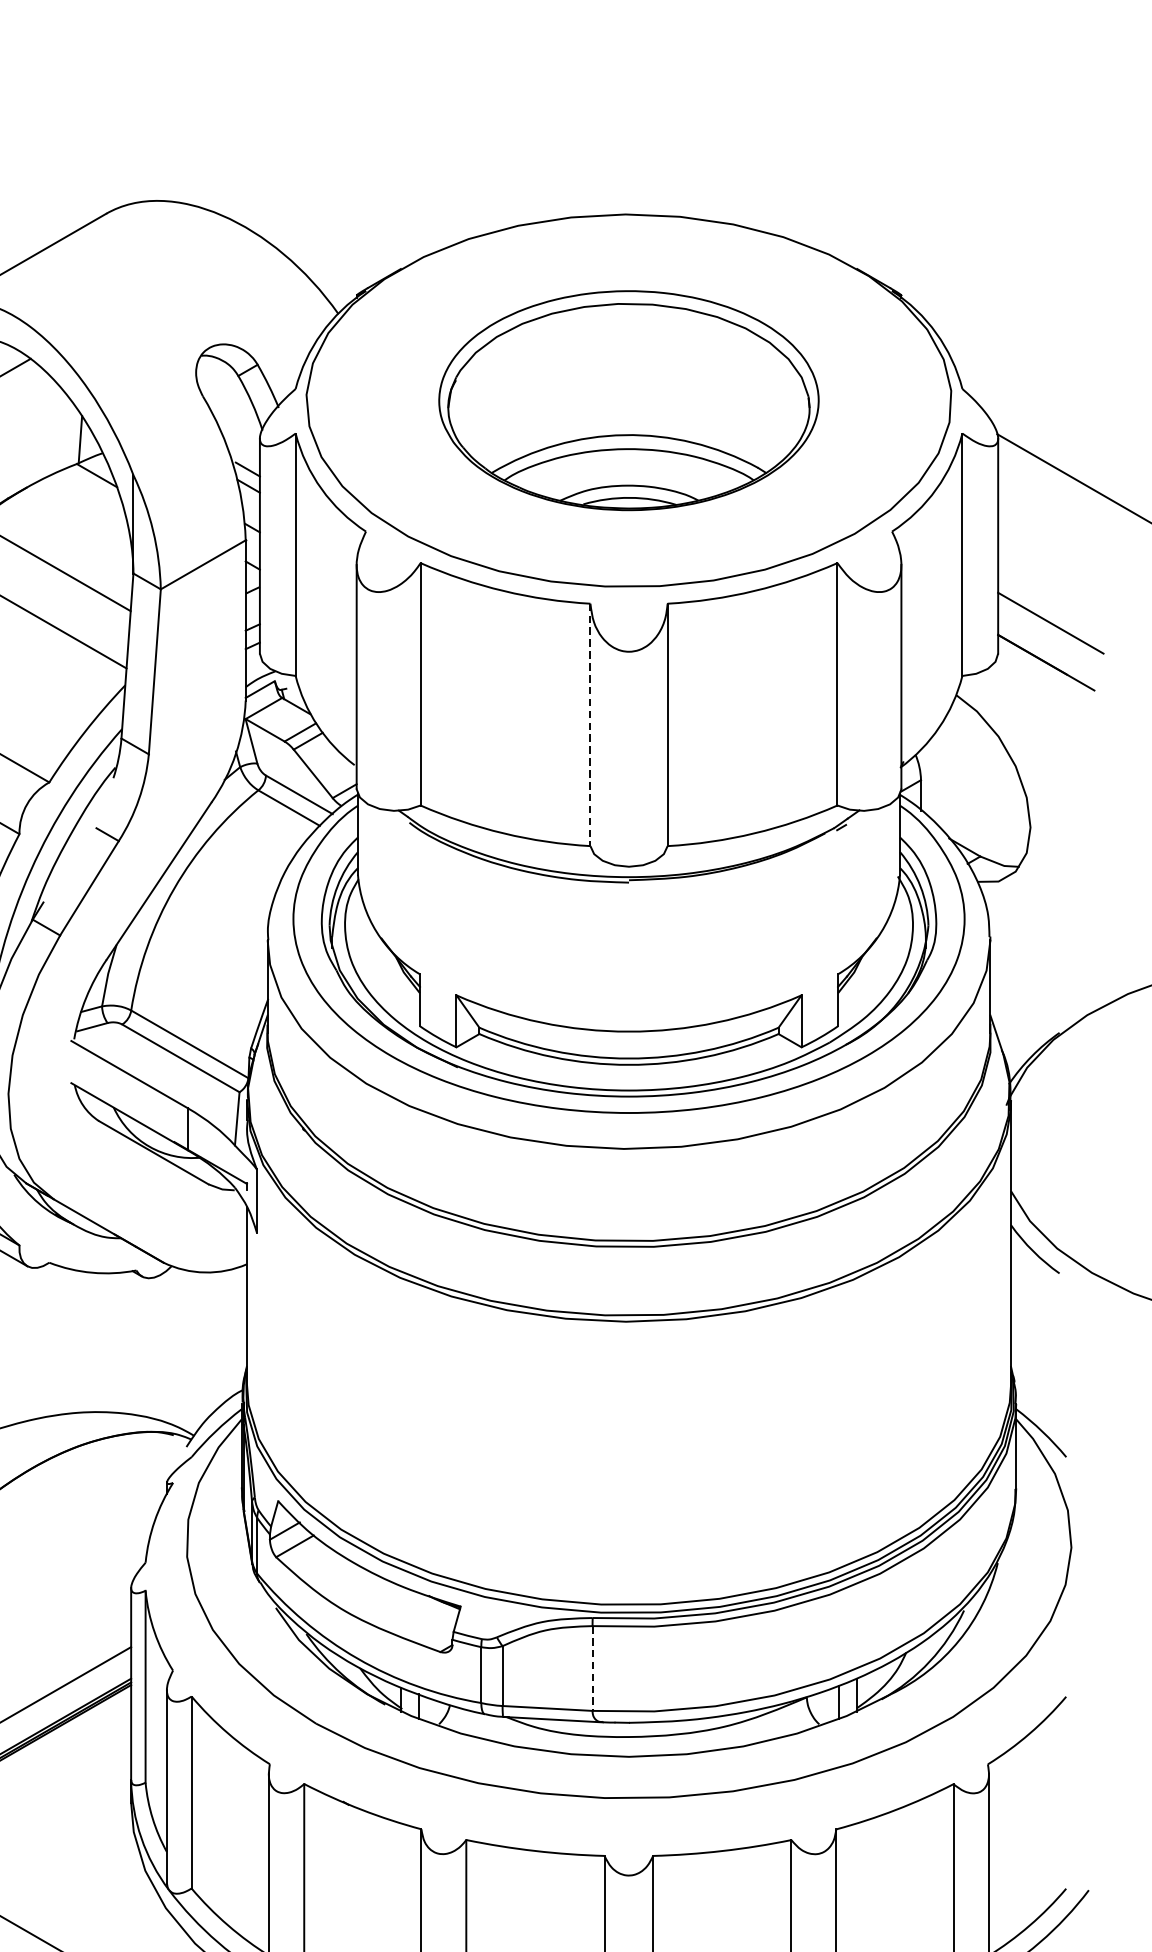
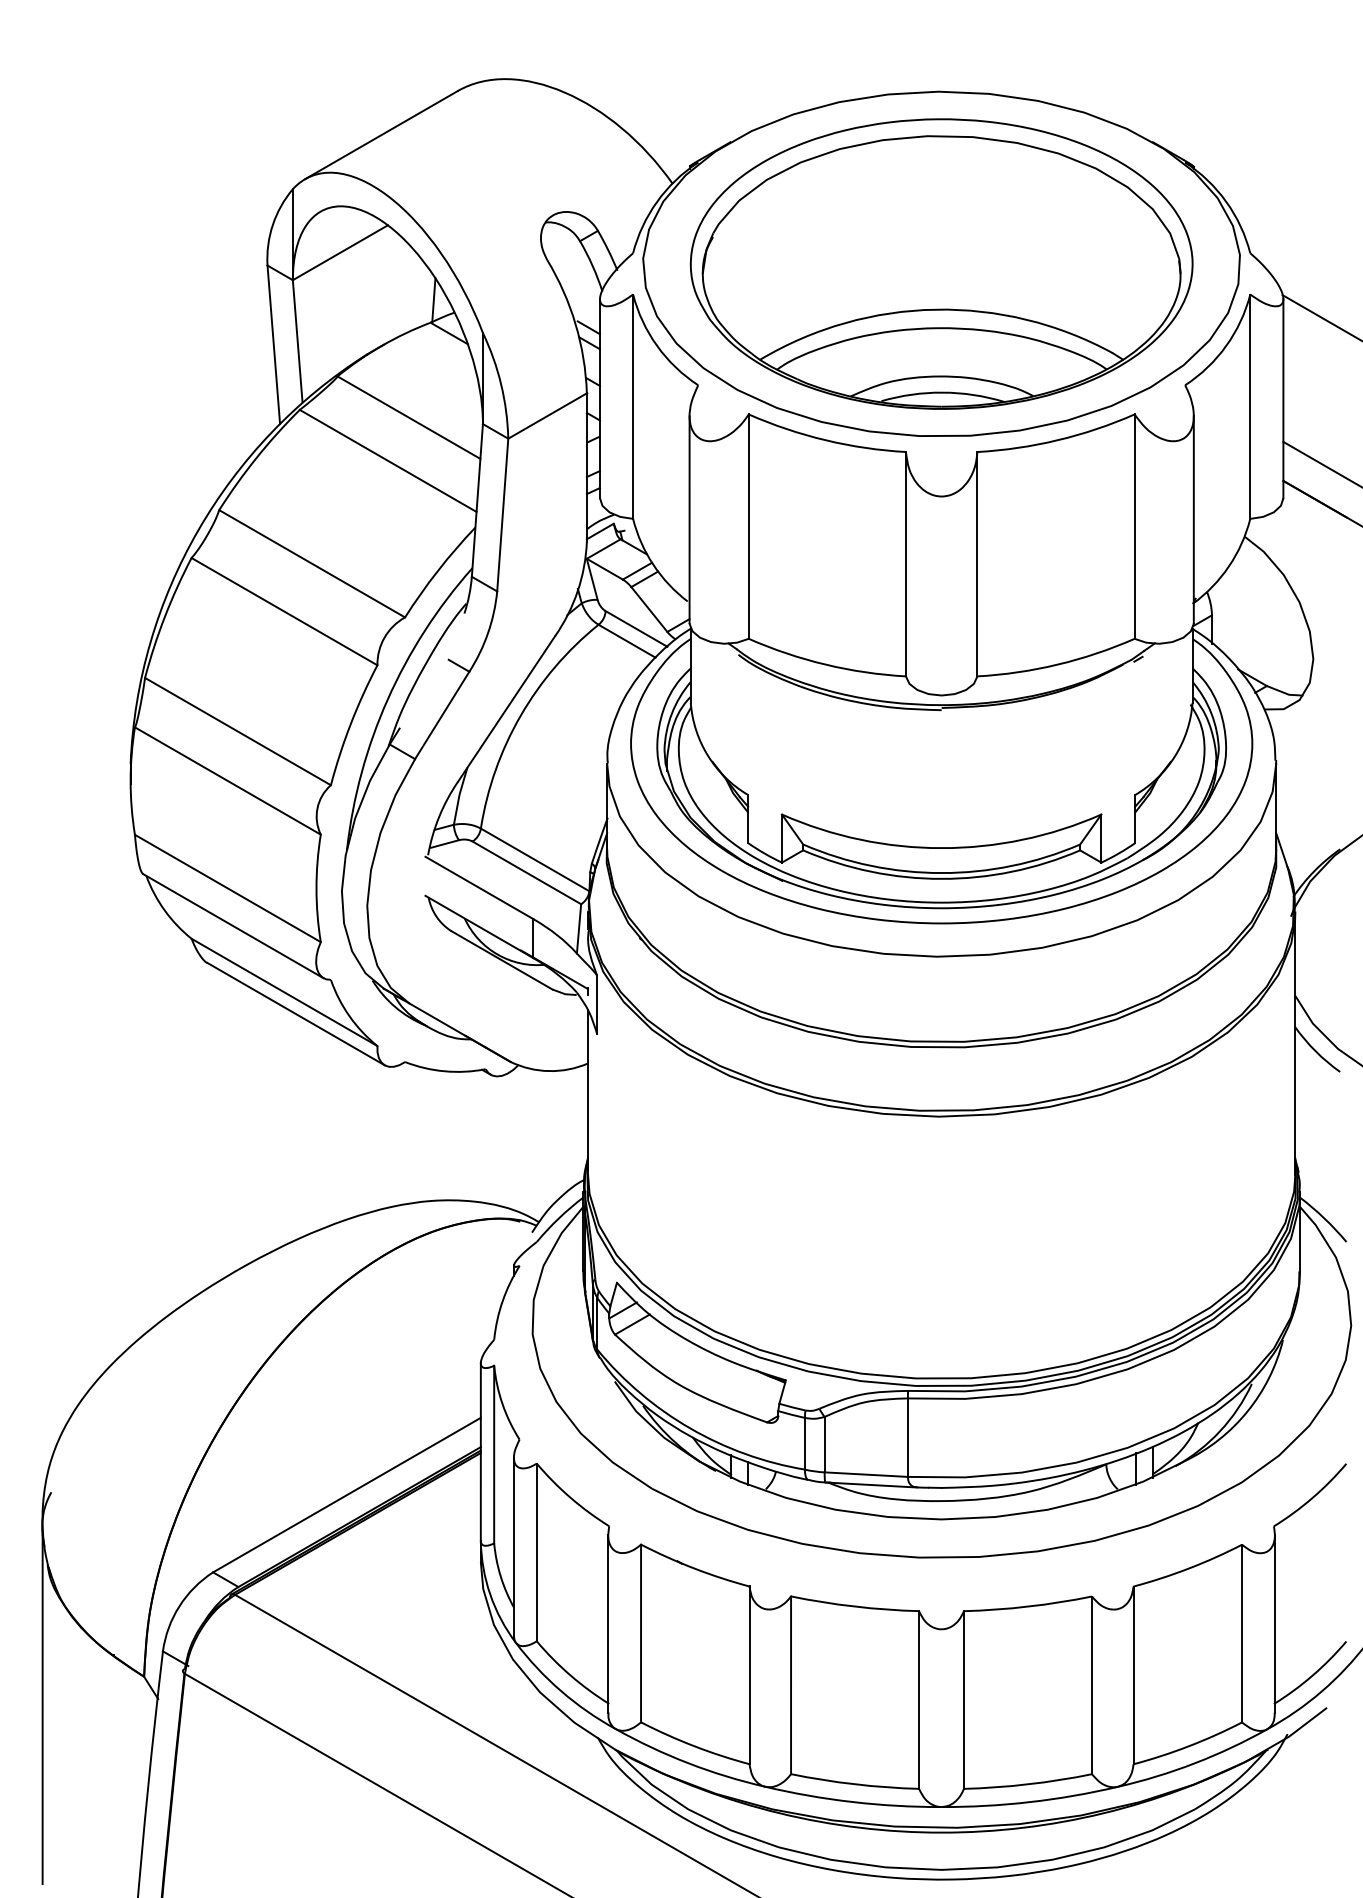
part: (628, 400) -> (941, 263), size x1.43
line: (589, 725) -> (905, 564), dashed -> solid
line: (592, 1669) -> (907, 1438), dashed -> solid

